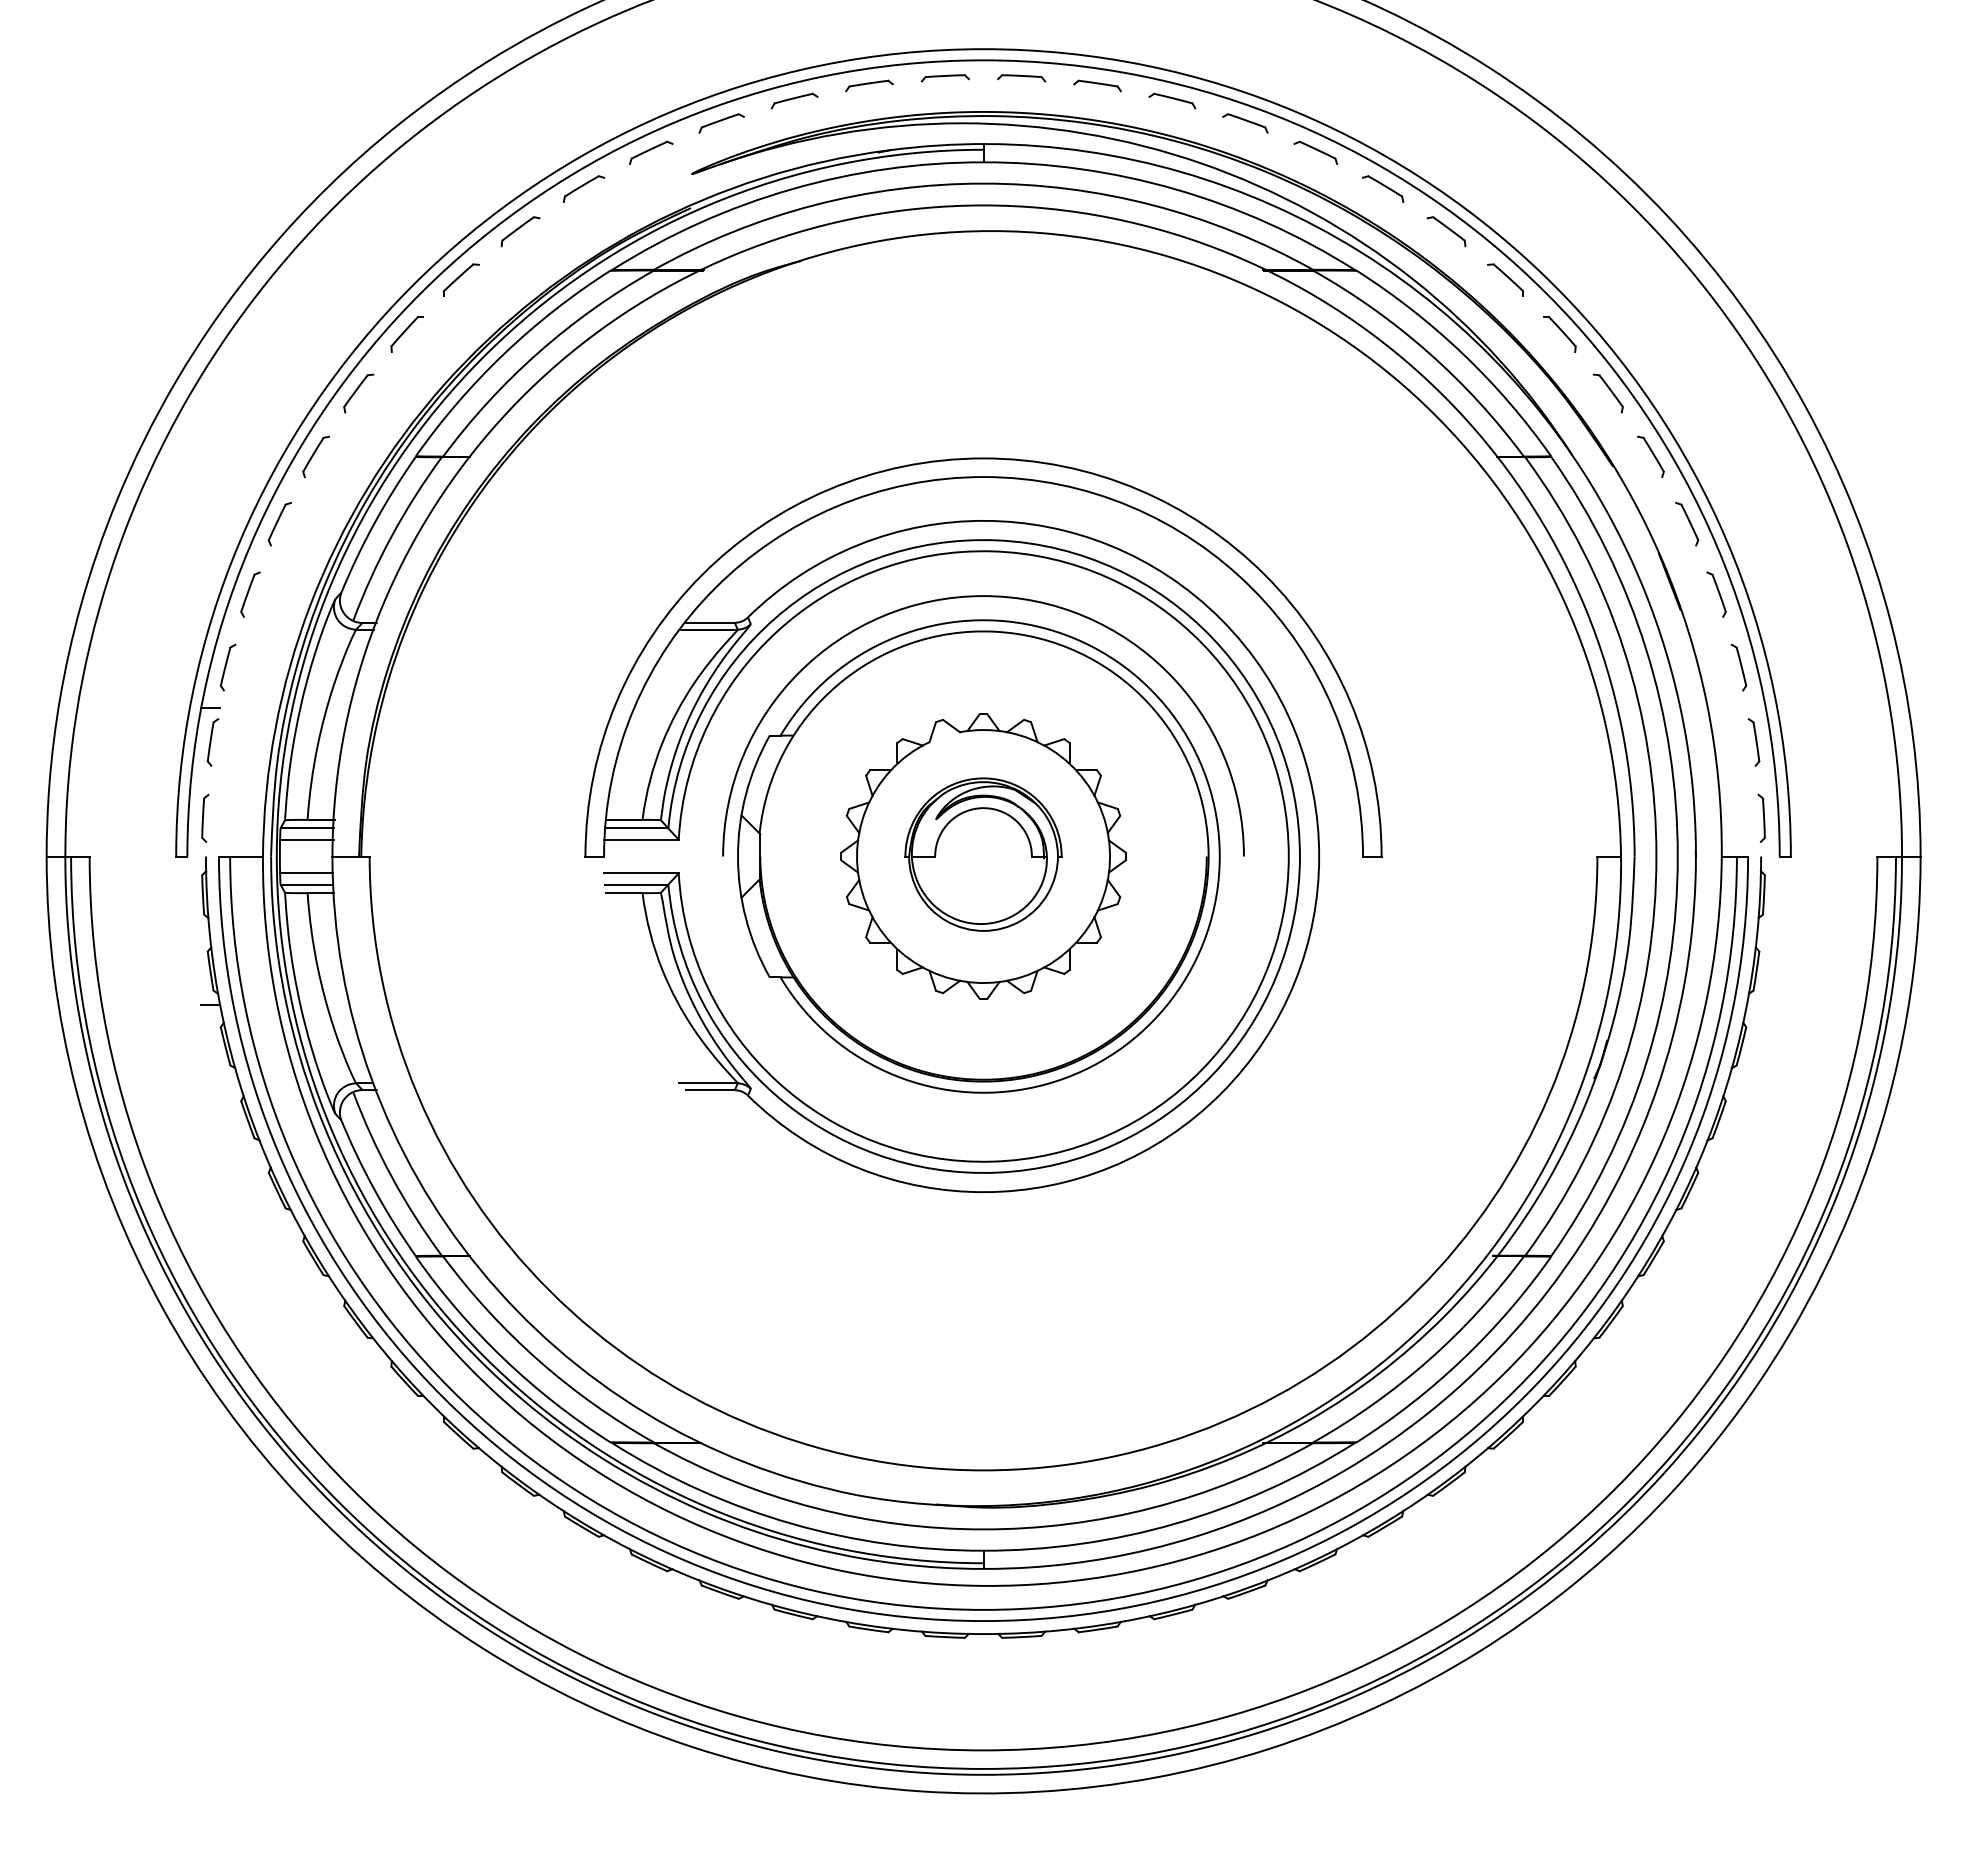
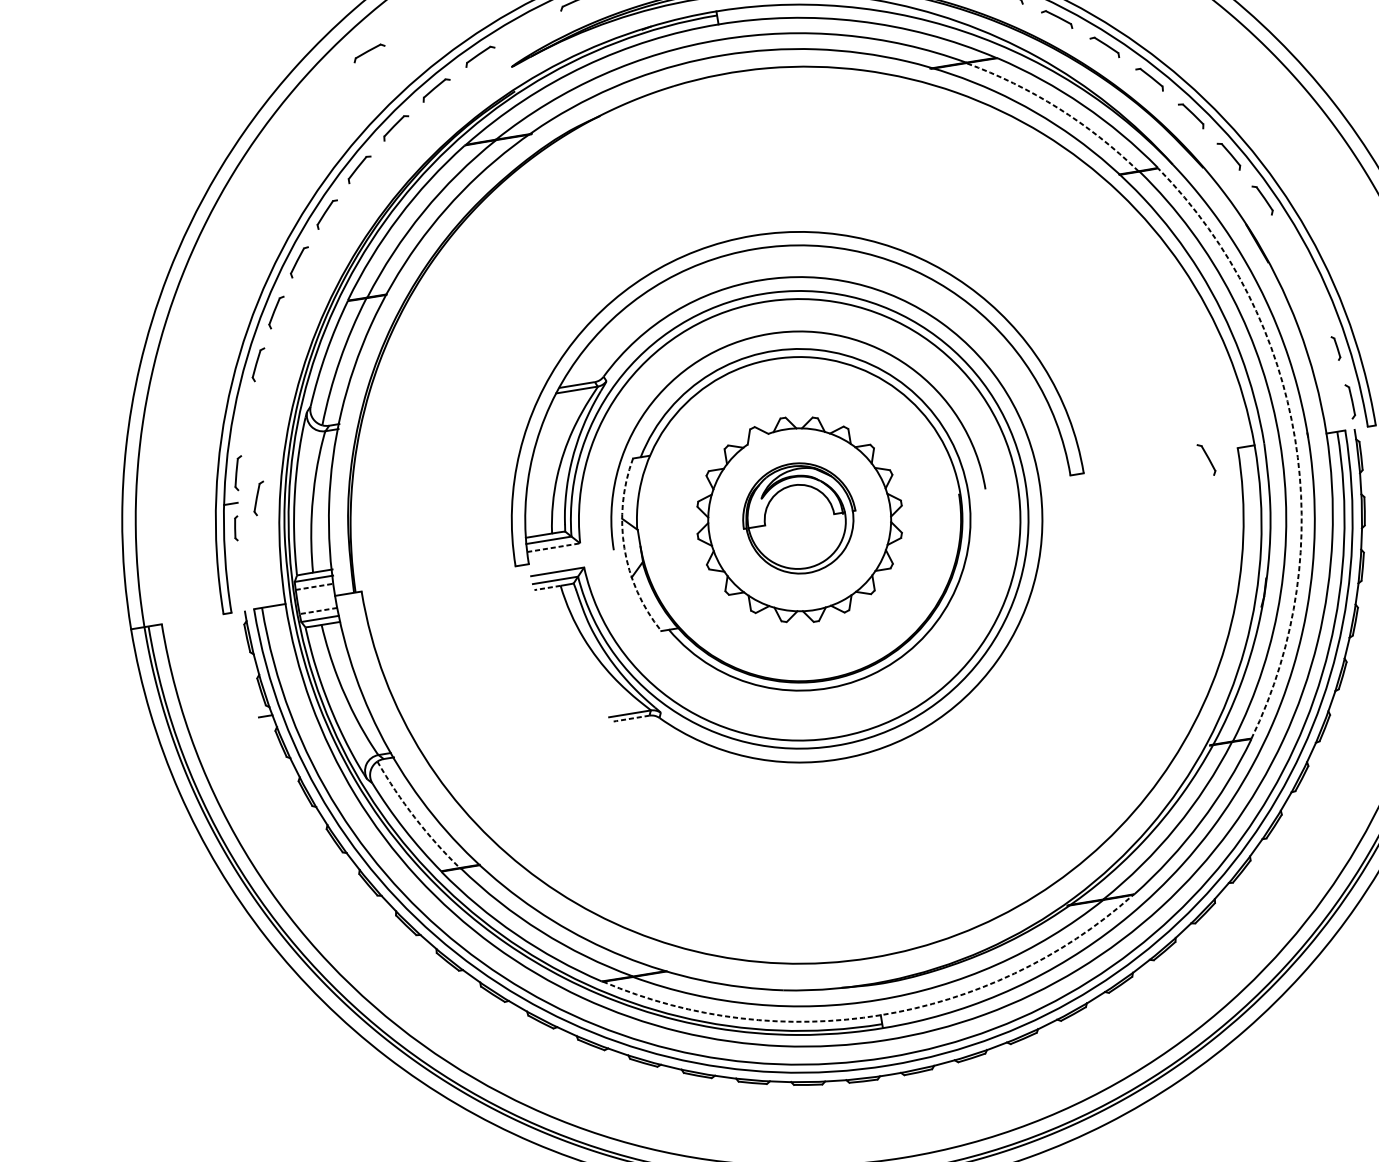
part: (721, 123) -> (369, 53), moved
arc: (1428, 352) -> (1058, 108), solid -> dashed
part: (250, 594) -> (259, 498), moved
part: (1716, 594) -> (1206, 459), moved
part: (1738, 667) -> (1316, 296), removed
part: (212, 742) -> (236, 528), size x0.7
part: (1753, 742) -> (1335, 348), size x0.7
part: (205, 817) -> (239, 582), removed
line: (306, 839) -> (314, 586), solid -> dashed
line: (642, 839) -> (554, 547), solid -> dashed
arc: (737, 856) -> (624, 548), solid -> dashed
arc: (1677, 856) -> (1294, 438), solid -> dashed
line: (305, 873) -> (317, 611), solid -> dashed
line: (623, 893) -> (547, 588), solid -> dashed
line: (709, 1090) -> (631, 718), solid -> dashed
arc: (391, 1177) -> (414, 818), solid -> dashed
arc: (983, 1550) -> (880, 1015), solid -> dashed

